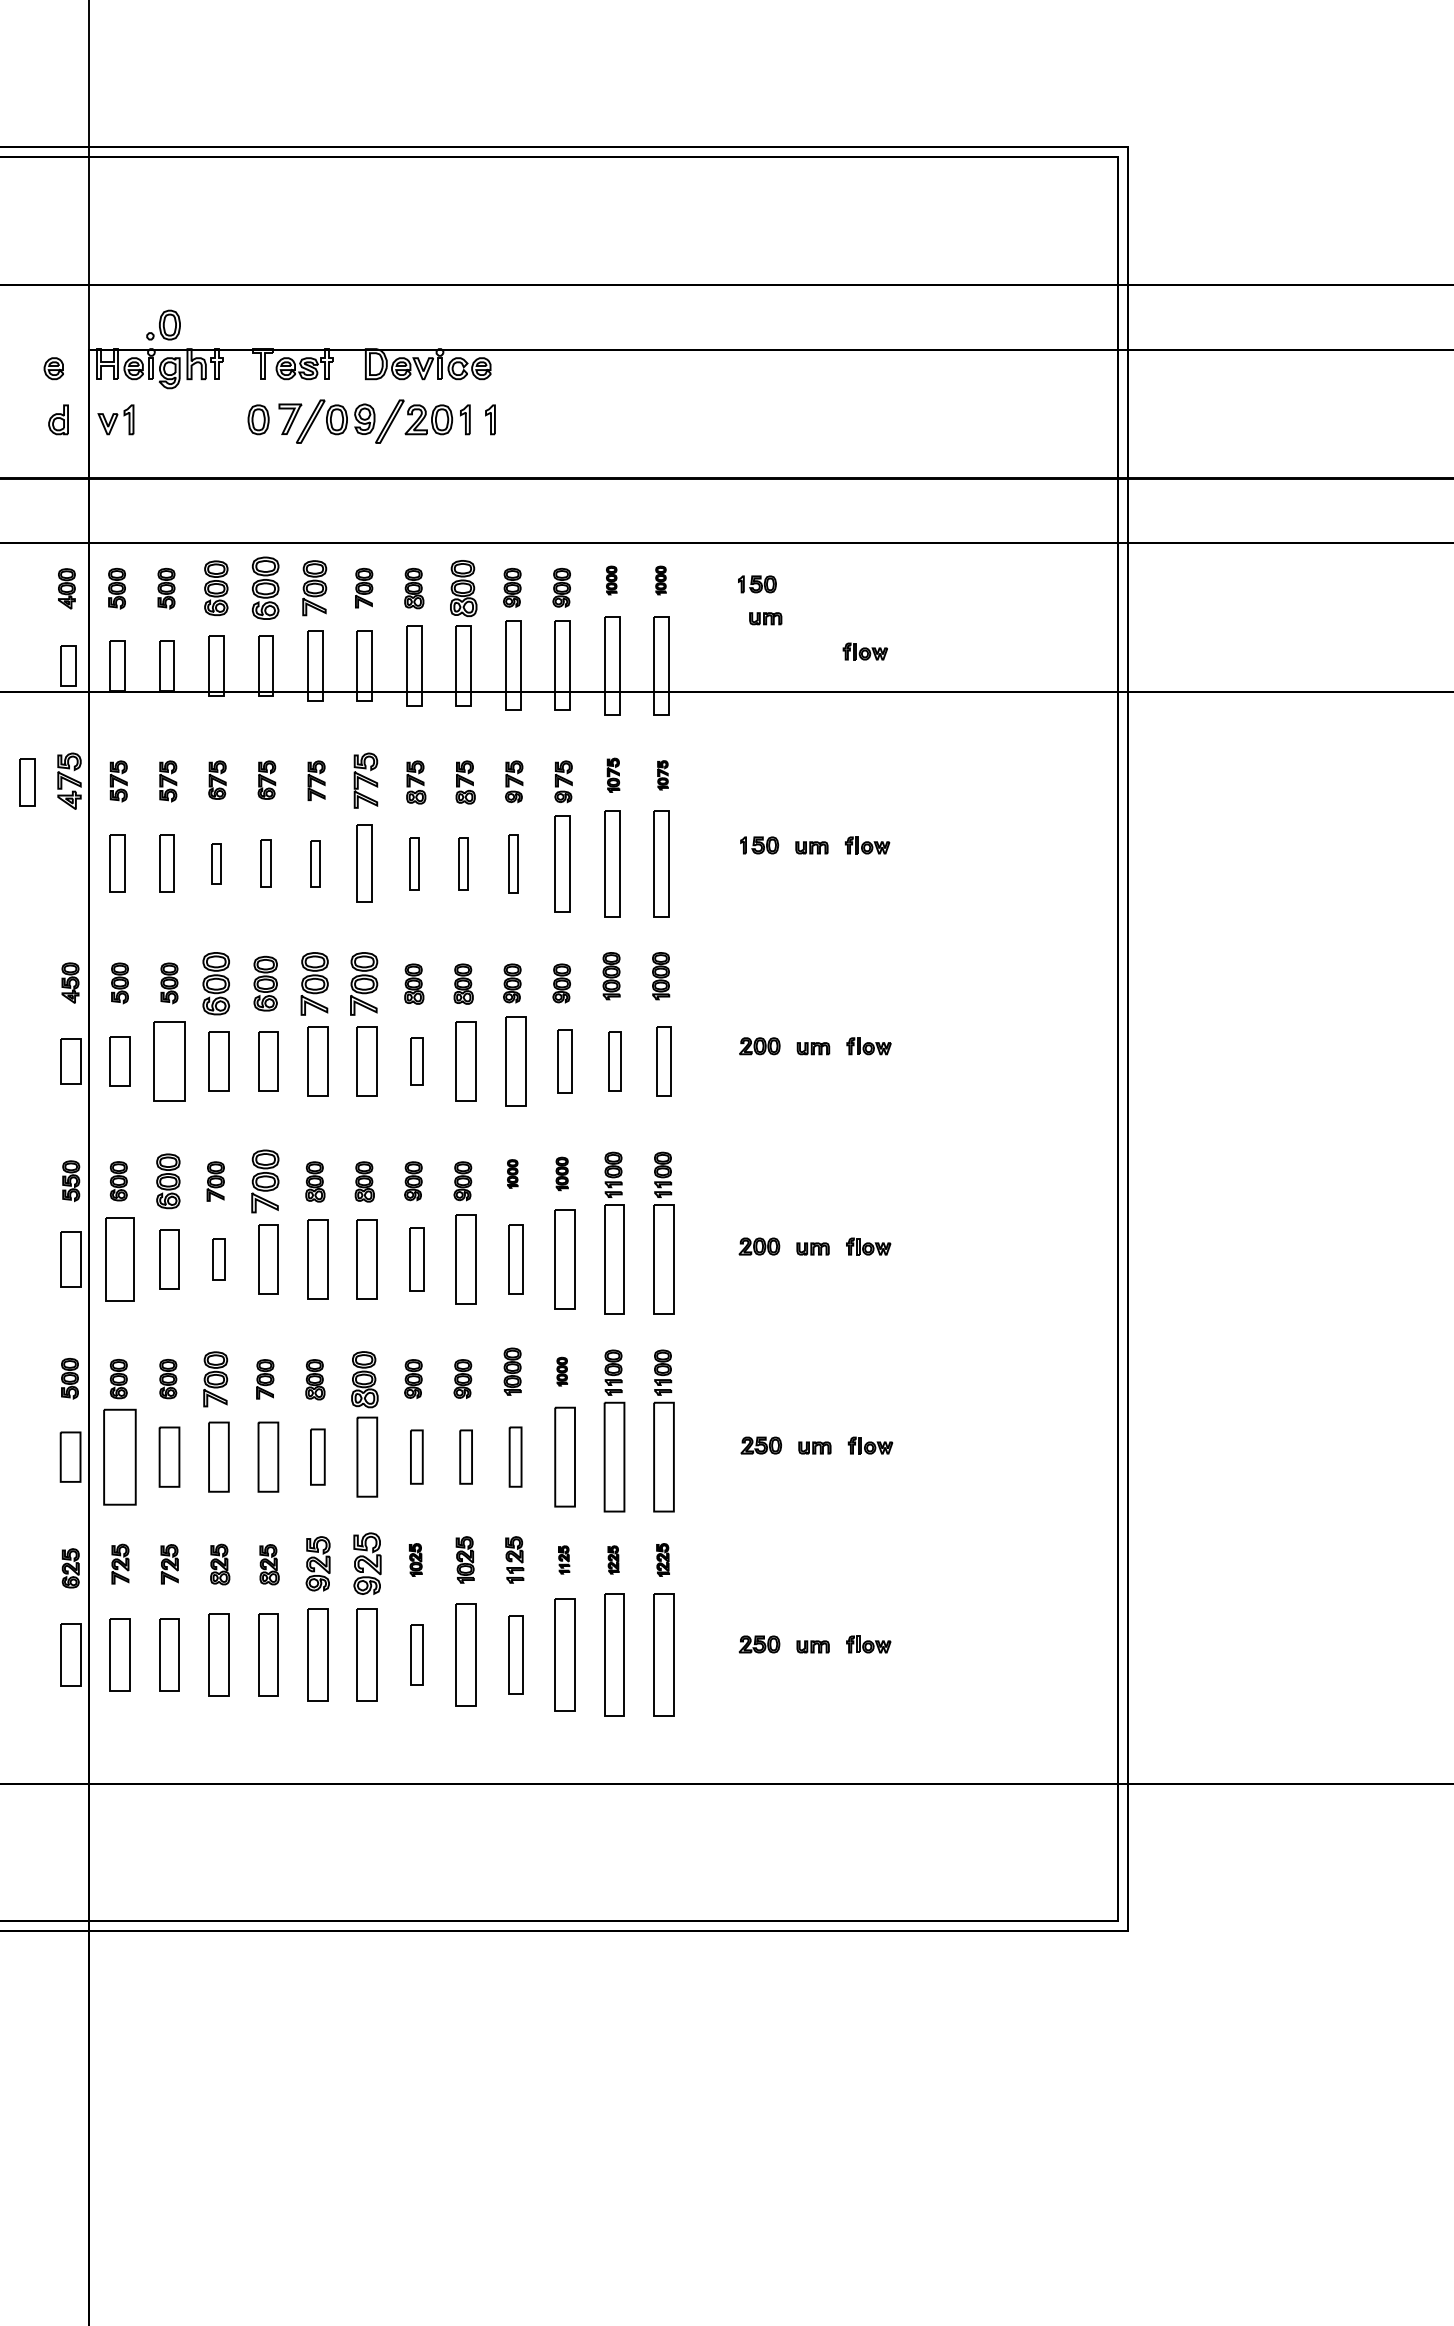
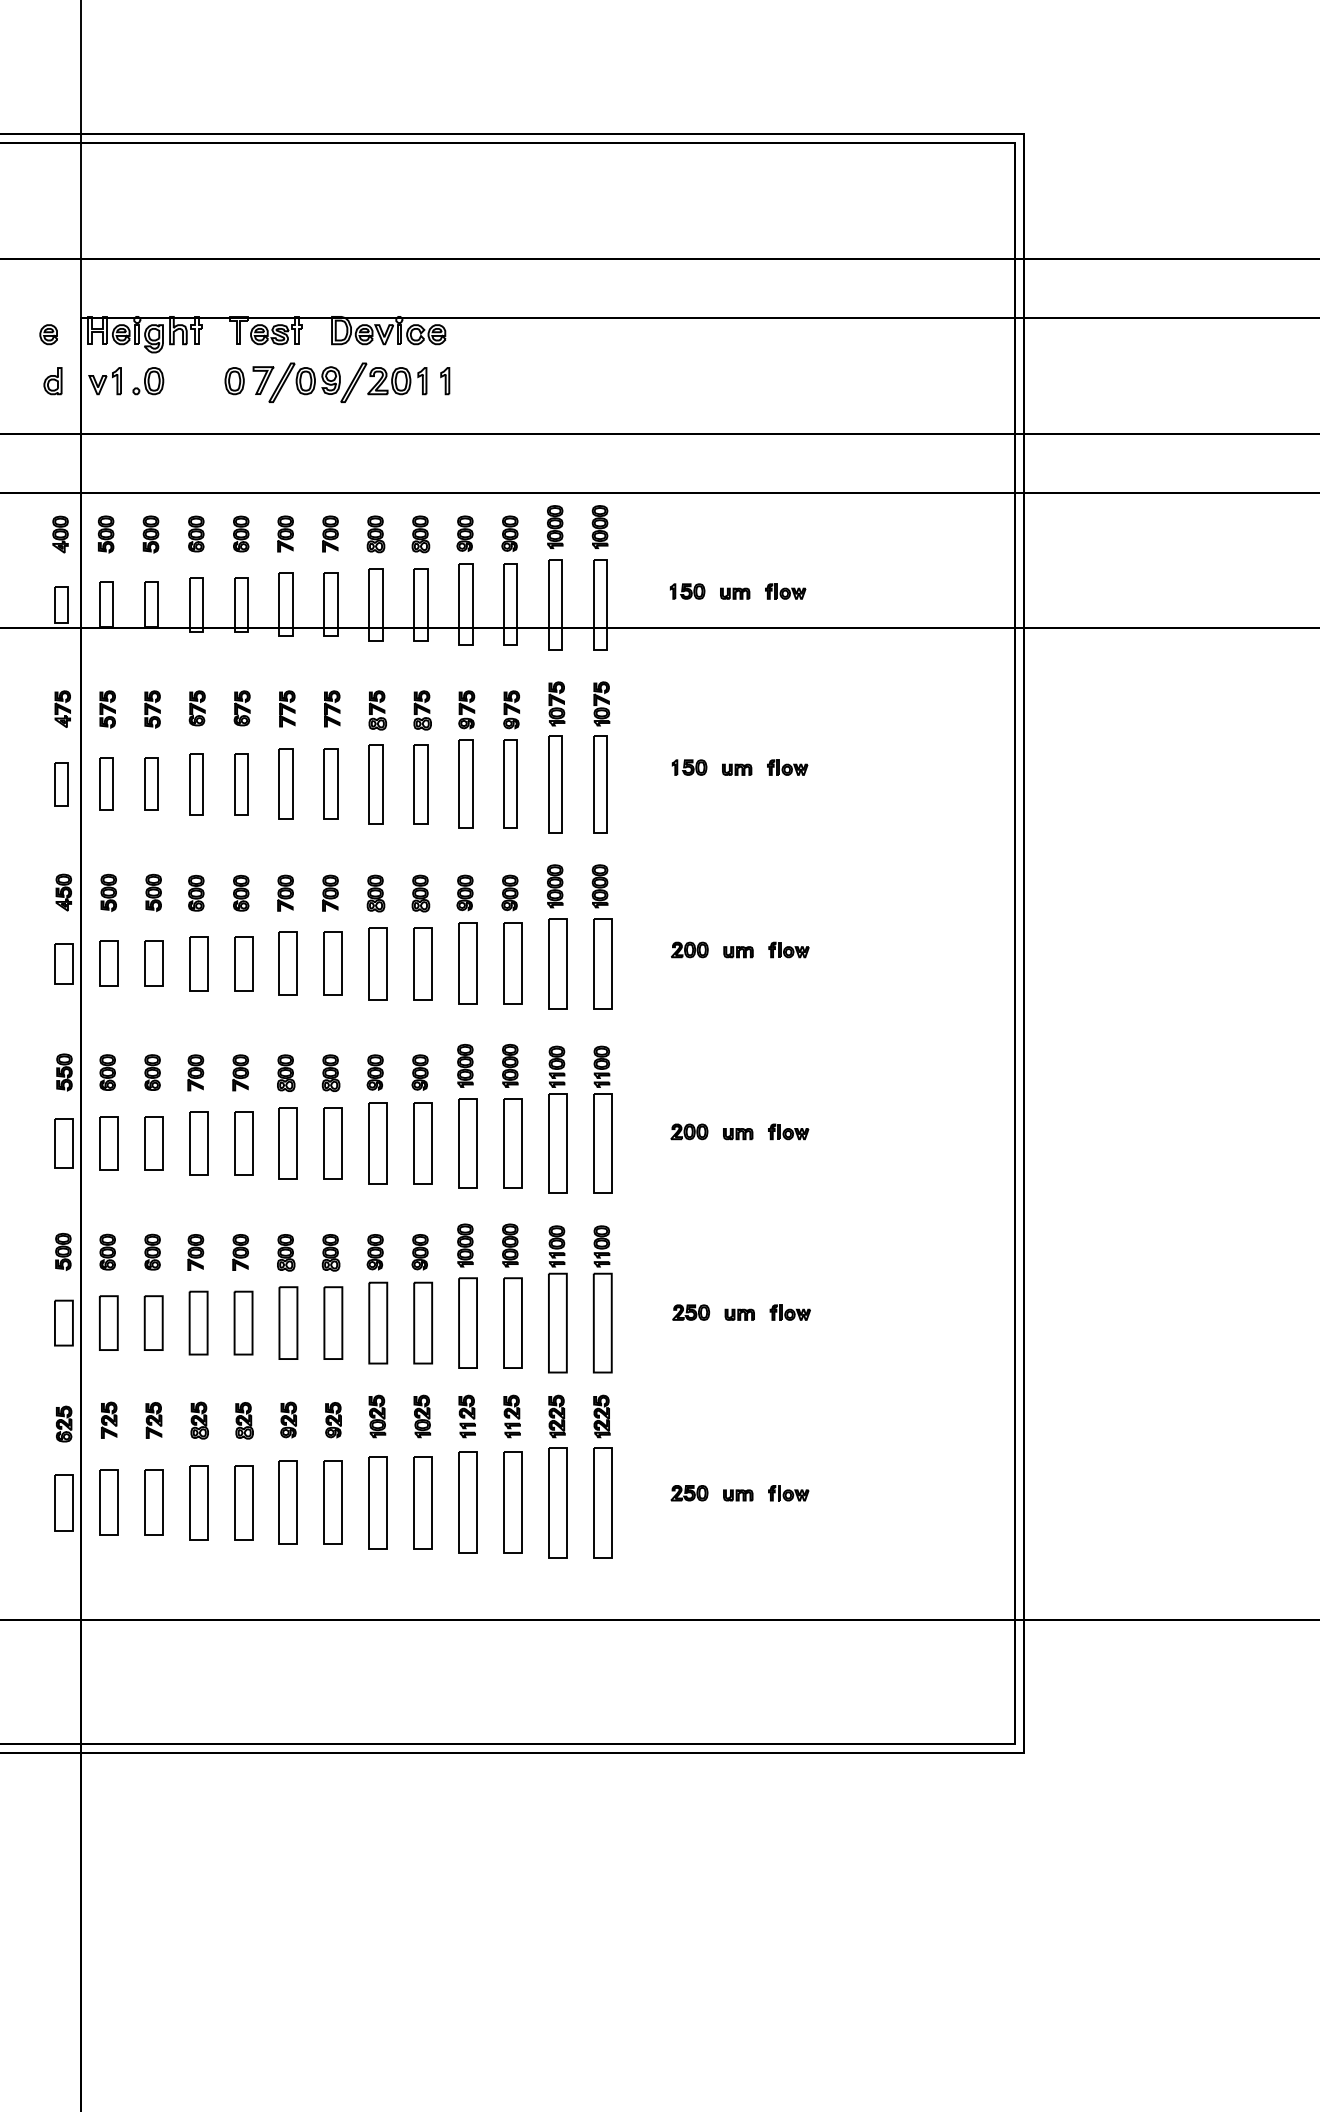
part: (163, 325) -> (148, 381), moved
part: (611, 579) -> (555, 526), size x1.67
part: (660, 579) -> (599, 526), size x1.67
part: (757, 584) -> (687, 591), moved
part: (216, 587) -> (196, 533), size x0.71
part: (266, 587) -> (241, 533), size x0.62
part: (314, 587) -> (285, 533), size x0.71
part: (463, 588) -> (420, 534), size x0.71
part: (766, 618) -> (735, 593), moved
part: (613, 774) -> (556, 703), size x1.43
part: (662, 774) -> (601, 703), size x1.67
part: (69, 780) -> (62, 708), size x0.71
part: (366, 780) -> (332, 708), size x0.71
part: (27, 782) -> (61, 784), moved
part: (314, 862) -> (285, 783), size x1.67
part: (512, 862) -> (465, 783), size x1.67
part: (216, 864) -> (196, 784), size x1.67
part: (266, 864) -> (241, 784), size x1.43
part: (413, 864) -> (375, 784), size x1.67
part: (463, 864) -> (420, 784), size x1.67
part: (314, 982) -> (285, 892), size x0.62
part: (364, 982) -> (330, 892), size x0.62
part: (216, 984) -> (196, 893), size x0.62
part: (266, 984) -> (241, 893), size x0.71
part: (169, 1061) -> (153, 963), size x0.62
part: (415, 1061) -> (377, 963), size x1.67
part: (564, 1061) -> (512, 963), size x1.43
part: (614, 1061) -> (557, 963), size x1.67
part: (663, 1061) -> (602, 963), size x1.43
part: (512, 1173) -> (465, 1065), size x1.67
part: (562, 1173) -> (510, 1065), size x1.43
part: (168, 1181) -> (152, 1072), size x0.71
part: (265, 1181) -> (240, 1072), size x0.62
part: (119, 1259) -> (108, 1143), size x0.71
part: (218, 1259) -> (198, 1143), size x1.67
part: (415, 1259) -> (377, 1143), size x1.43
part: (515, 1259) -> (467, 1143), size x1.43
part: (562, 1371) -> (510, 1245), size x1.67
part: (215, 1379) -> (195, 1252), size x0.71
part: (364, 1379) -> (330, 1252), size x0.71
part: (119, 1456) -> (108, 1322), size x0.62
part: (317, 1456) -> (288, 1322), size x1.43
part: (417, 1456) -> (378, 1322), size x1.67
part: (465, 1456) -> (422, 1322), size x1.67
part: (515, 1456) -> (467, 1322), size x1.67
part: (415, 1559) -> (377, 1416), size x1.43
part: (563, 1559) -> (511, 1416), size x1.67
part: (613, 1559) -> (556, 1416), size x1.67
part: (662, 1559) -> (601, 1416), size x1.43
part: (317, 1563) -> (288, 1419), size x0.71
part: (367, 1564) -> (333, 1420), size x0.62
part: (415, 1654) -> (377, 1502), size x1.67
part: (515, 1654) -> (467, 1502), size x1.43

